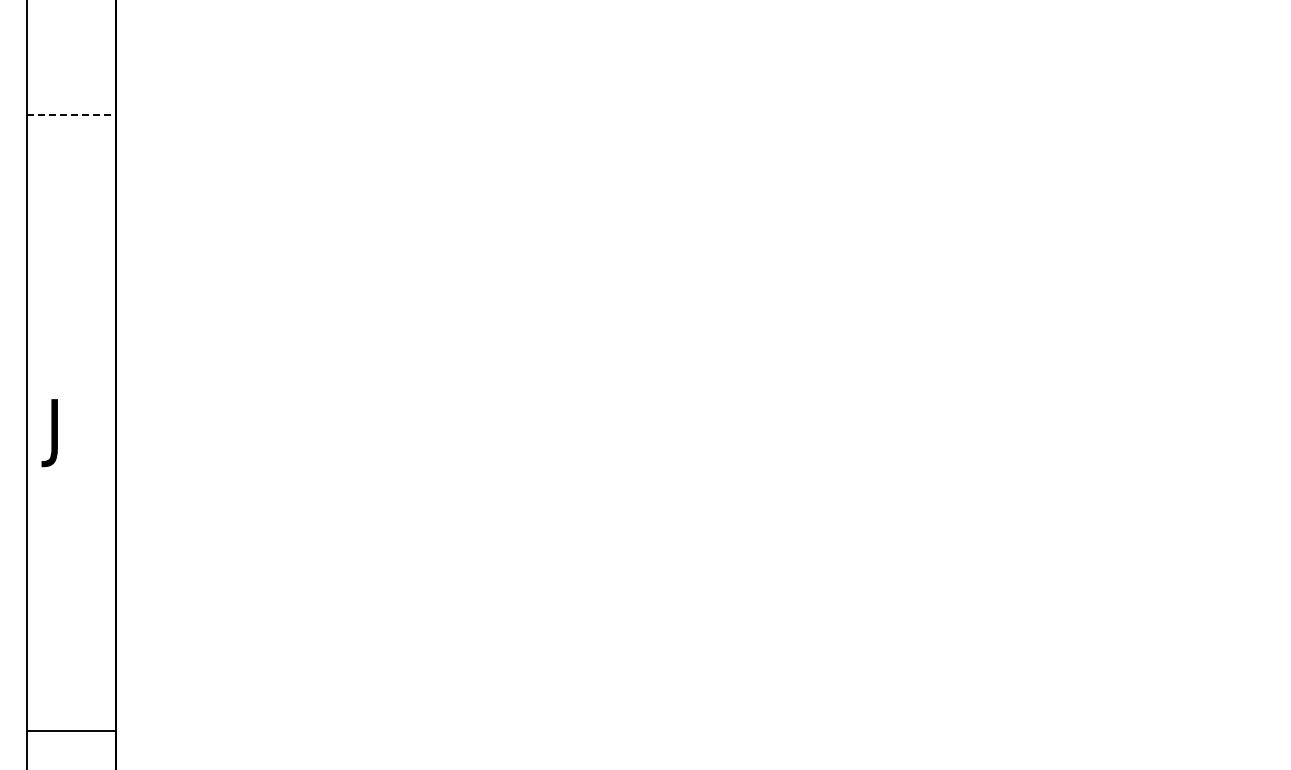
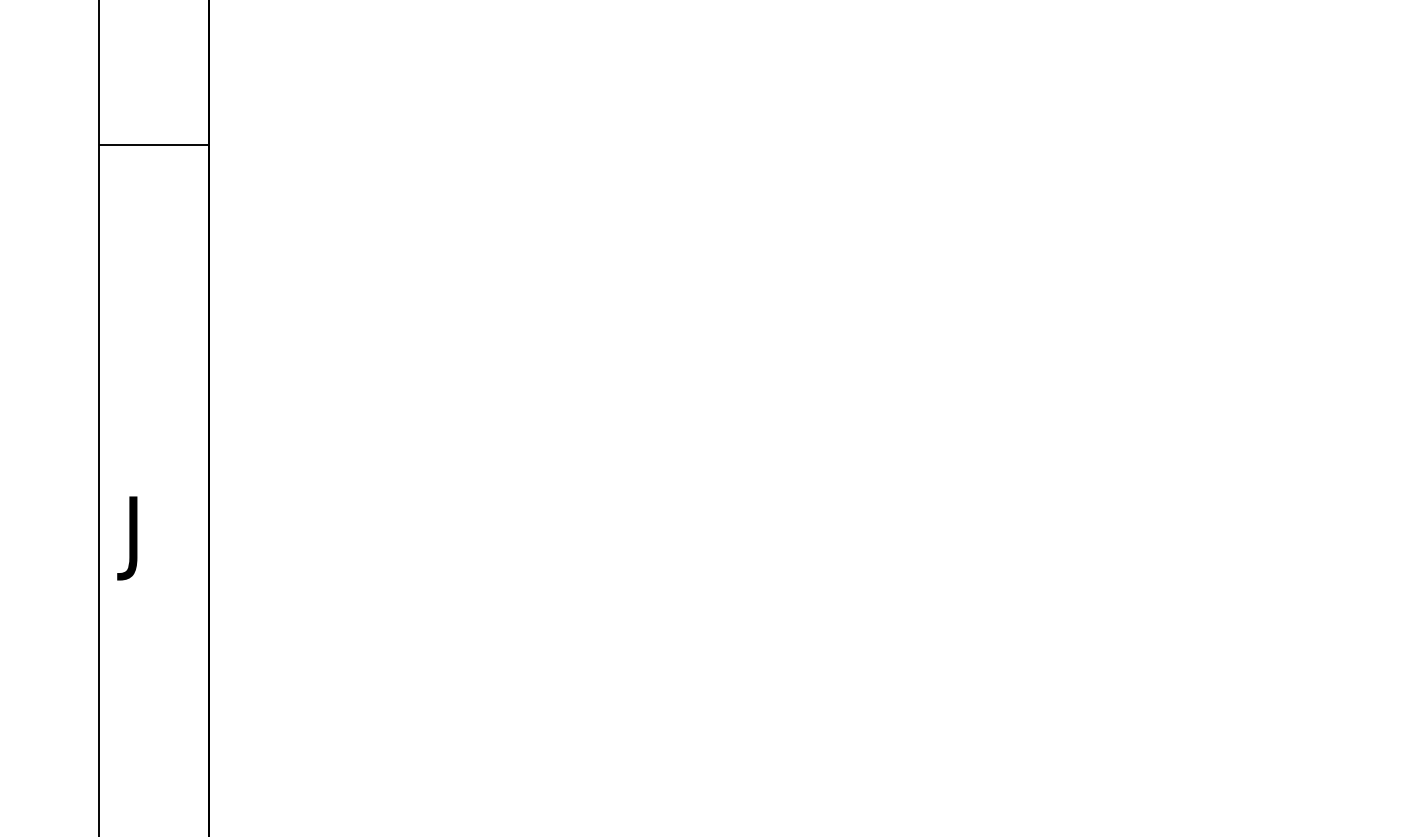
line: (71, 114) -> (154, 144), dashed -> solid

